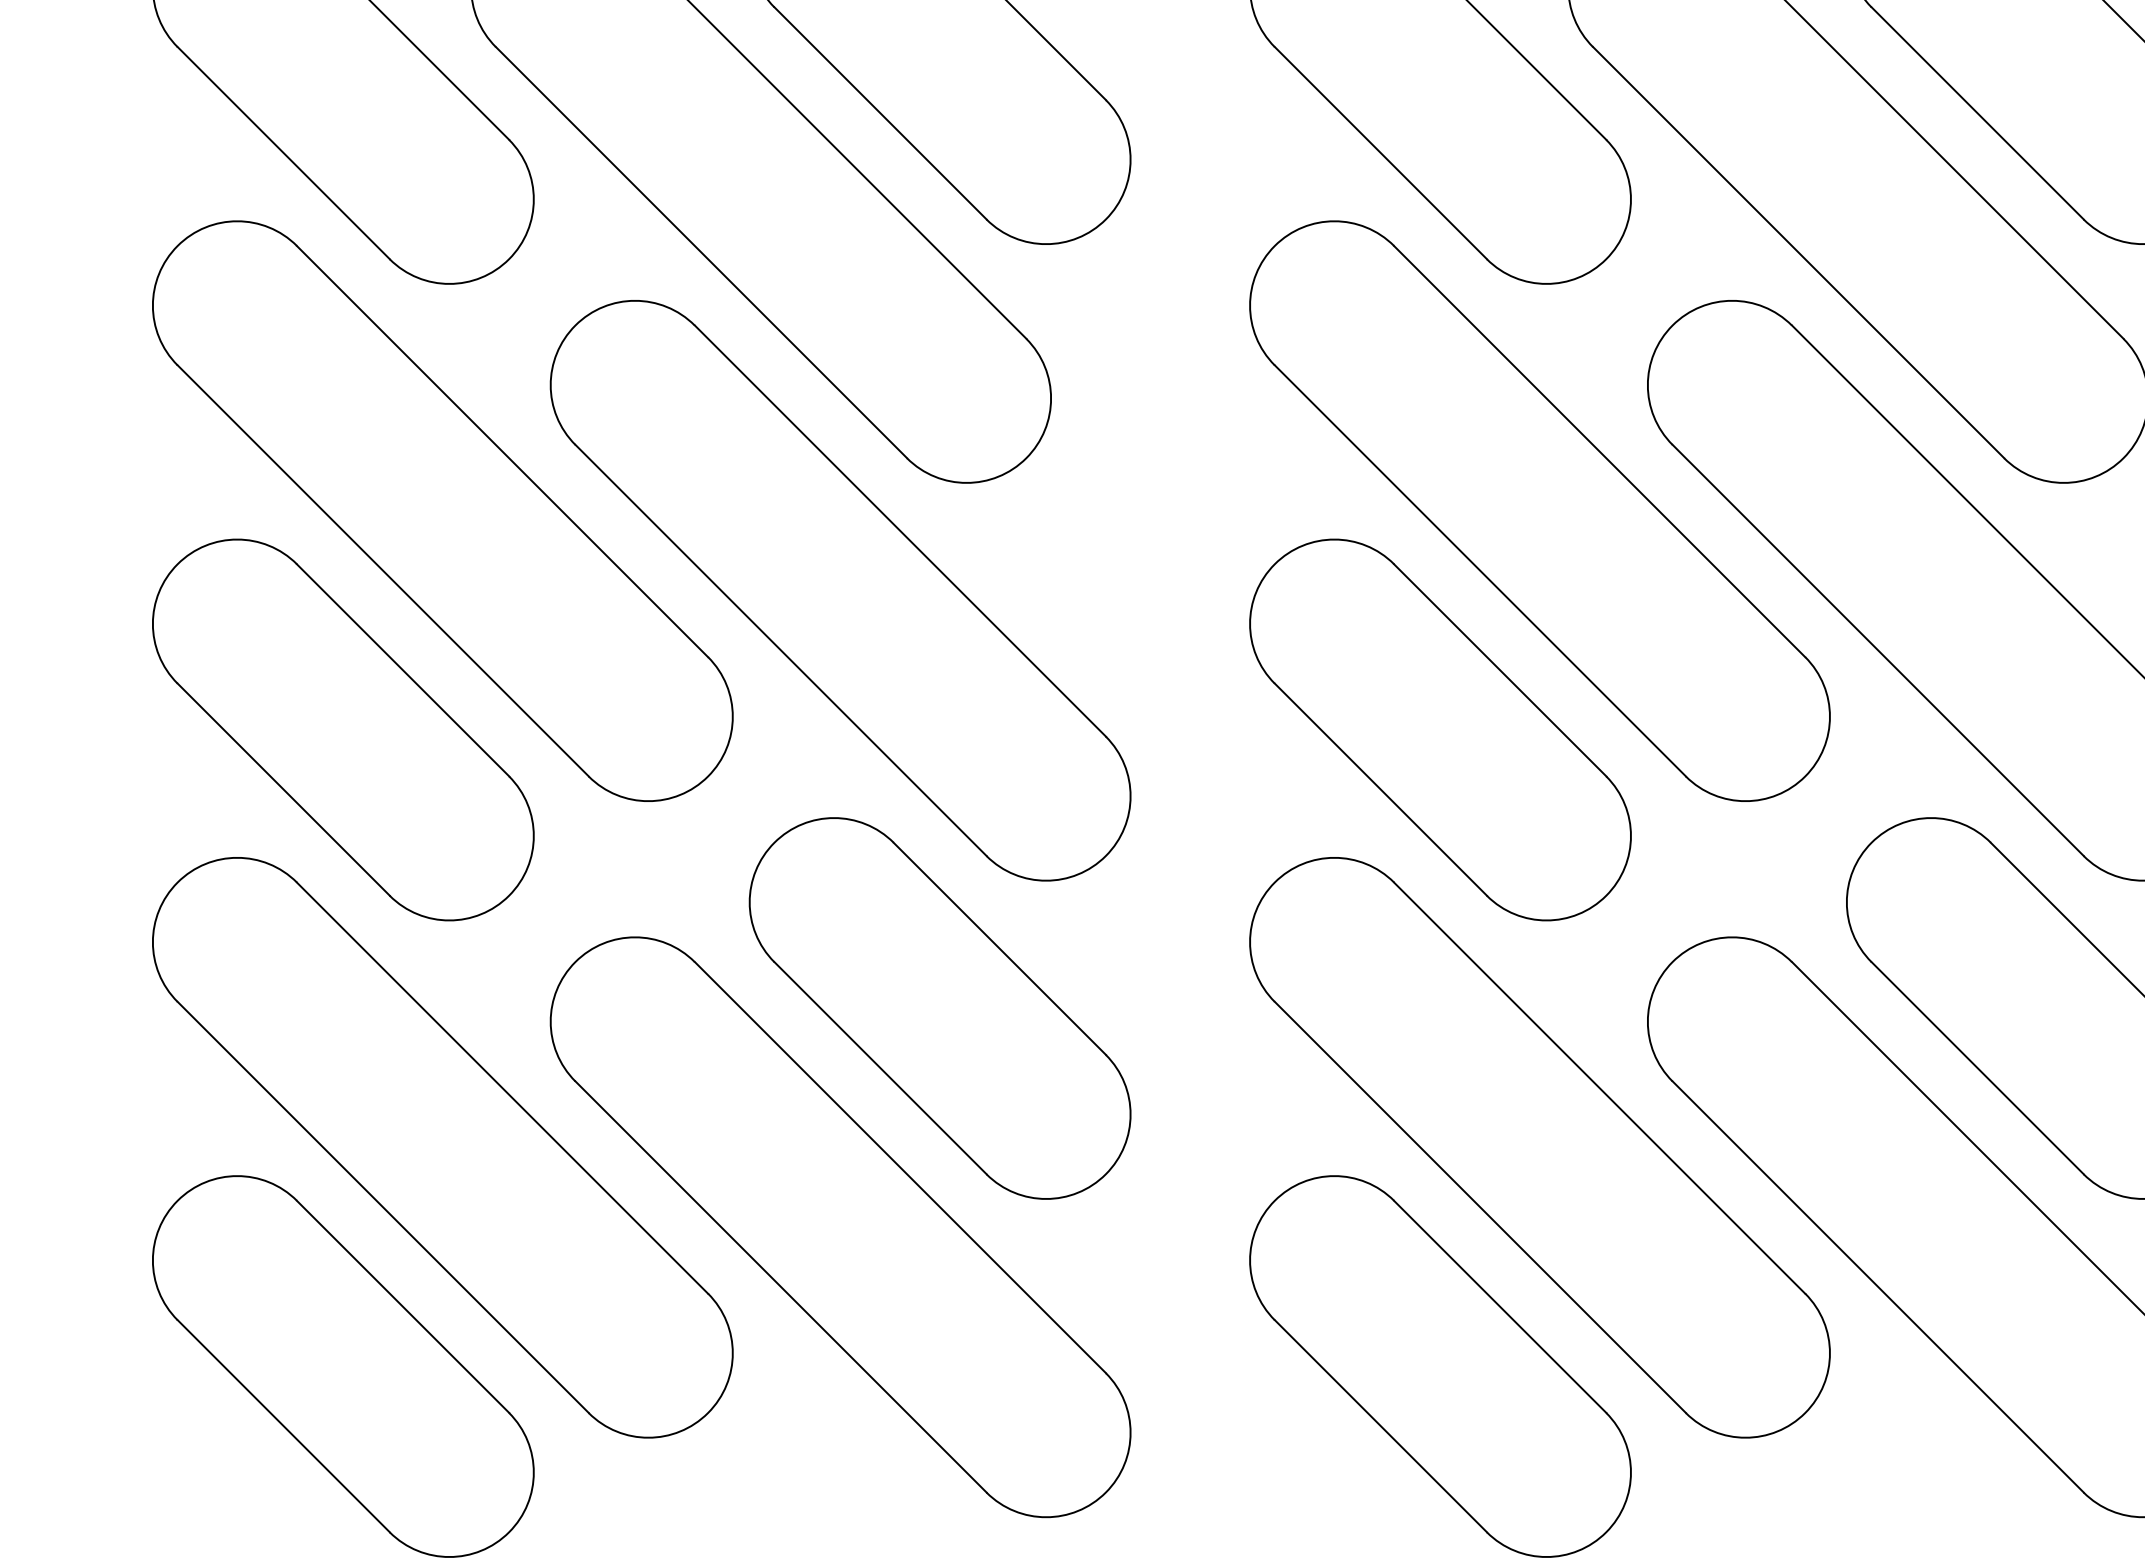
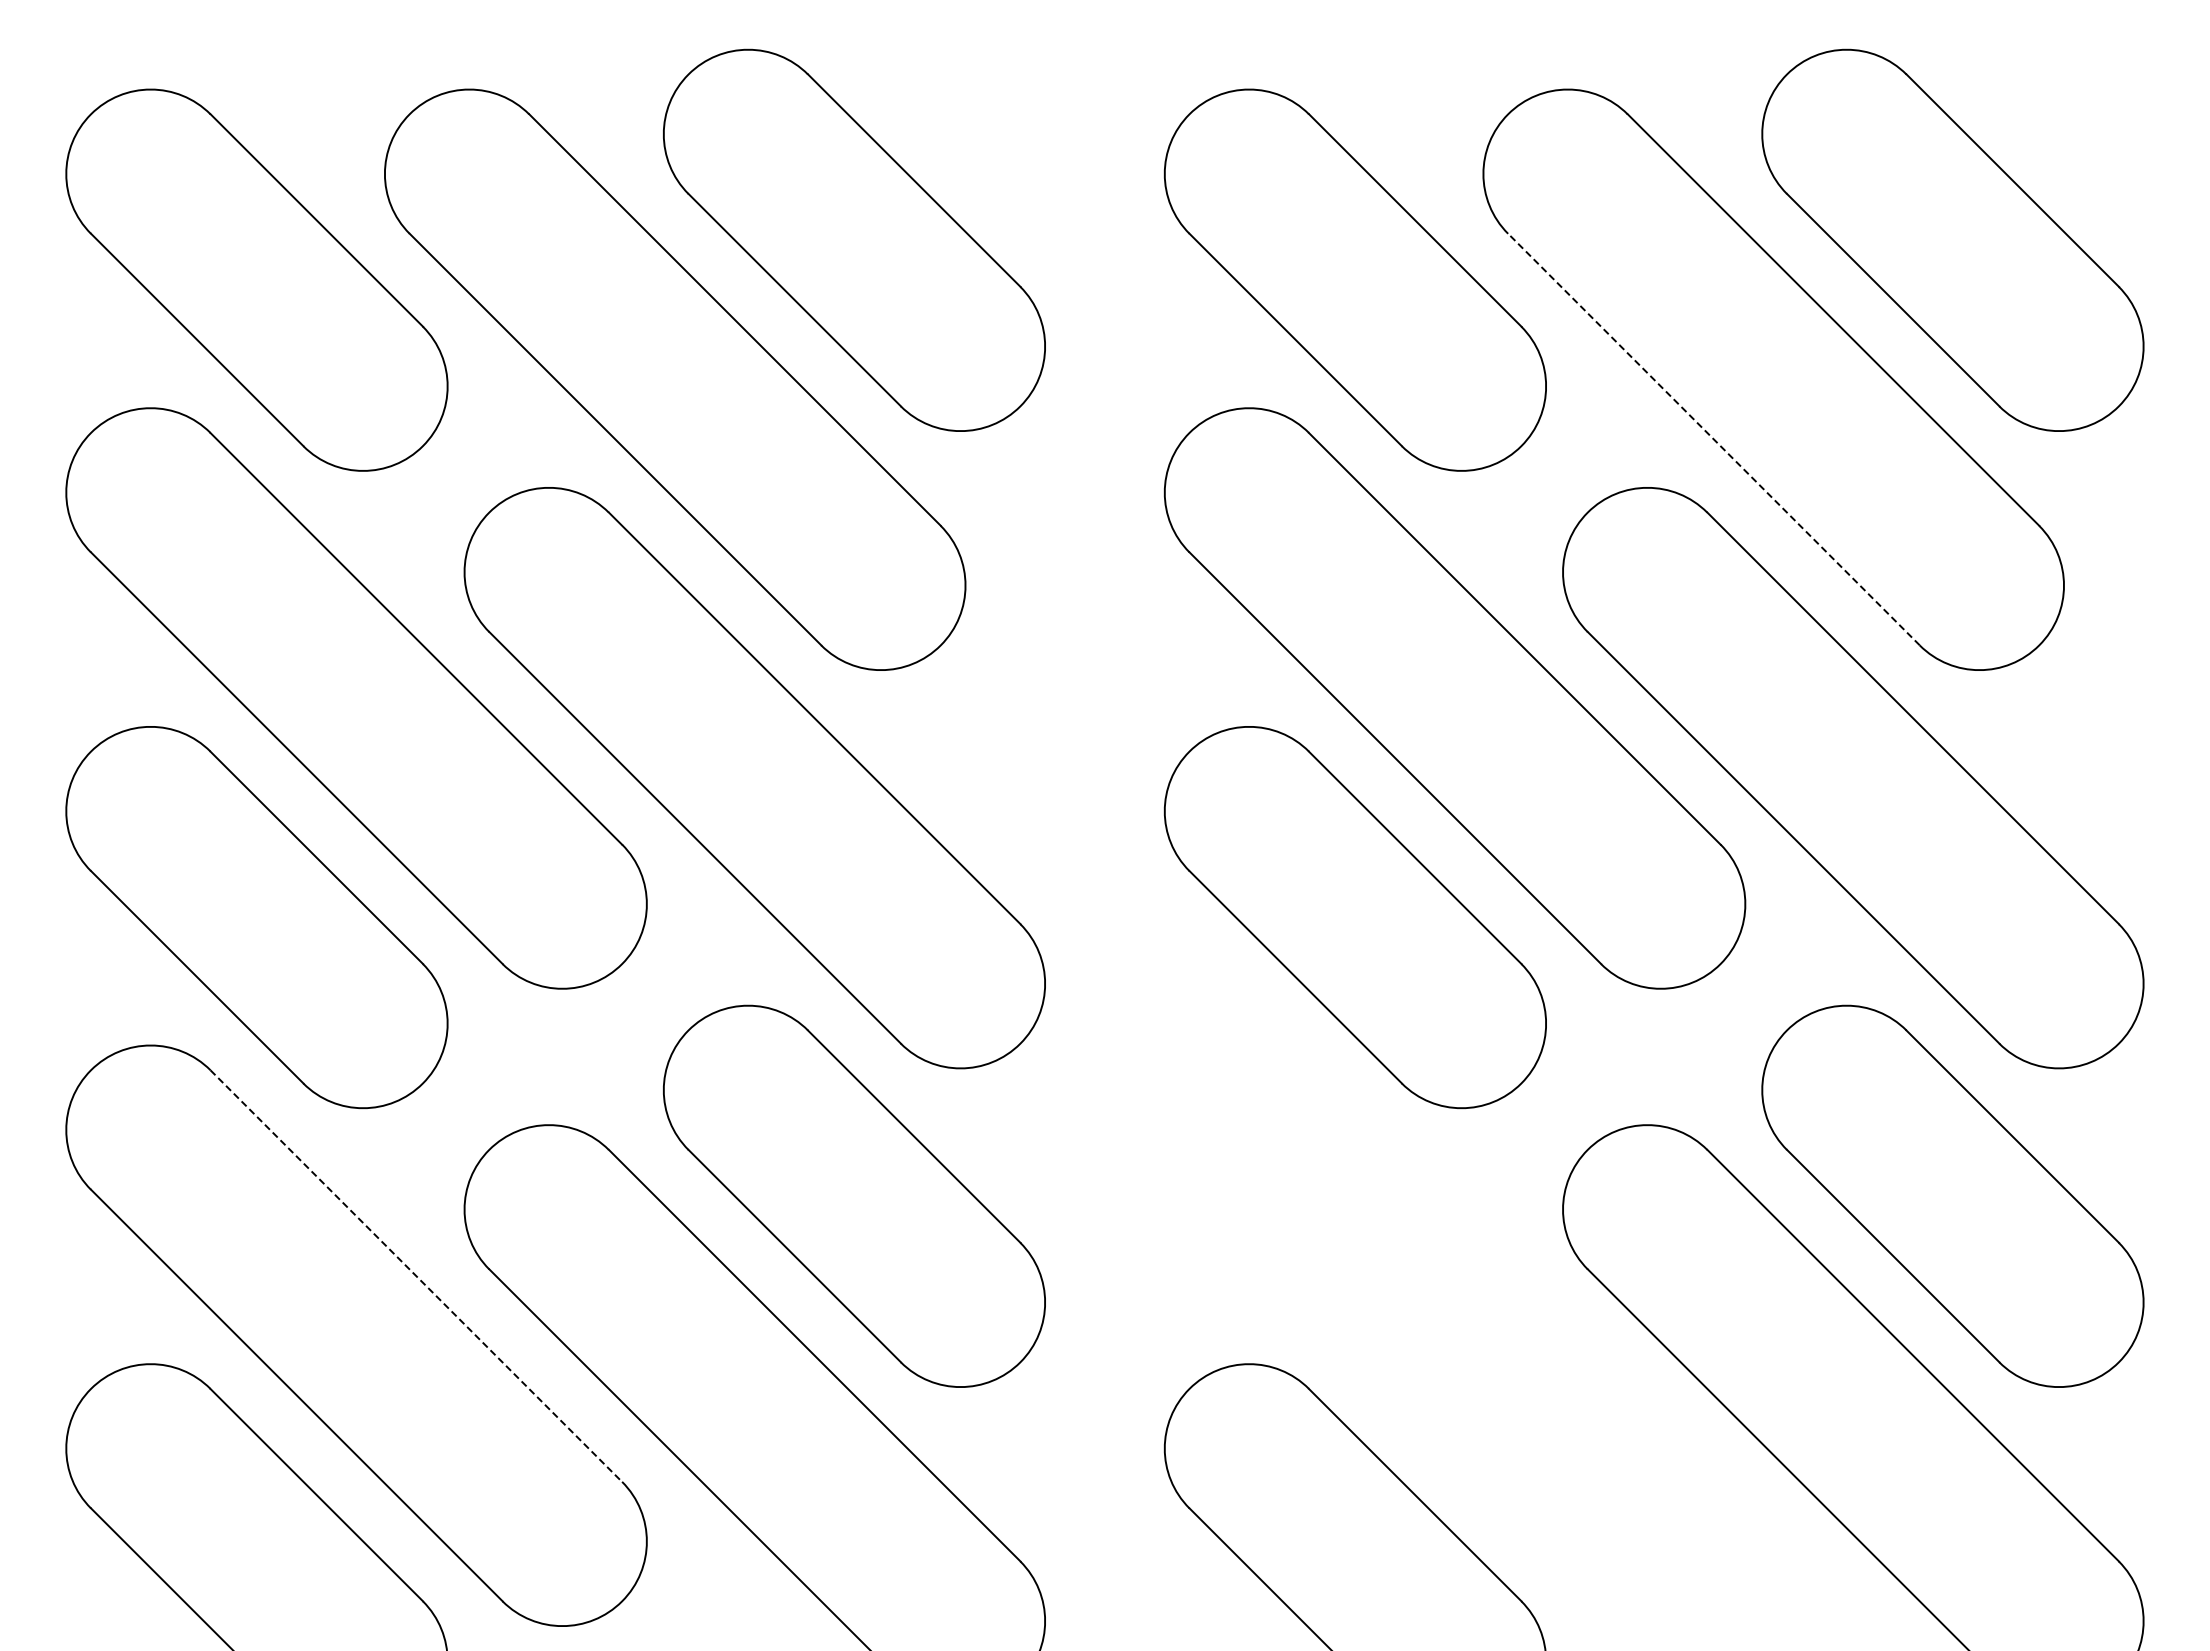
line: (1798, 252) -> (1713, 439), solid -> dashed
line: (502, 1088) -> (416, 1276), solid -> dashed
part: (1539, 1147) -> (1454, 1335), removed

